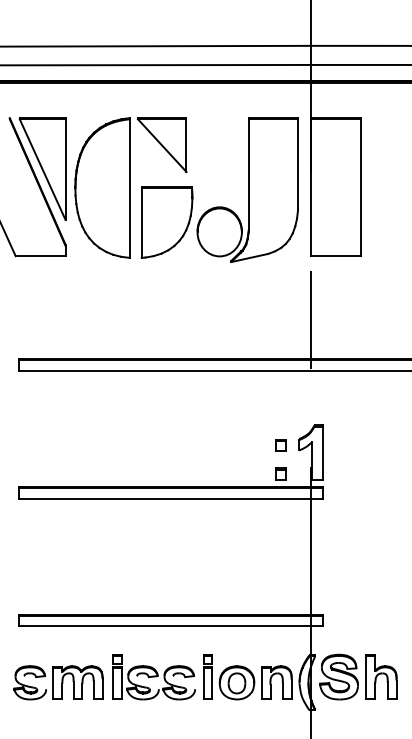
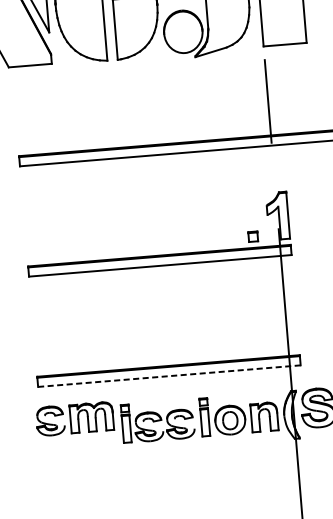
part: (280, 445) -> (250, 212), removed
line: (171, 626) -> (169, 376), solid -> dashed
part: (58, 682) -> (74, 418), moved

